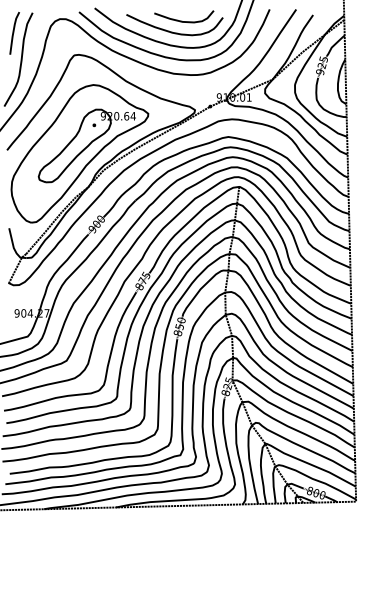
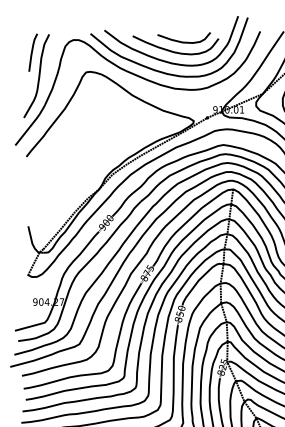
part: (79, 153) -> (90, 159), removed

